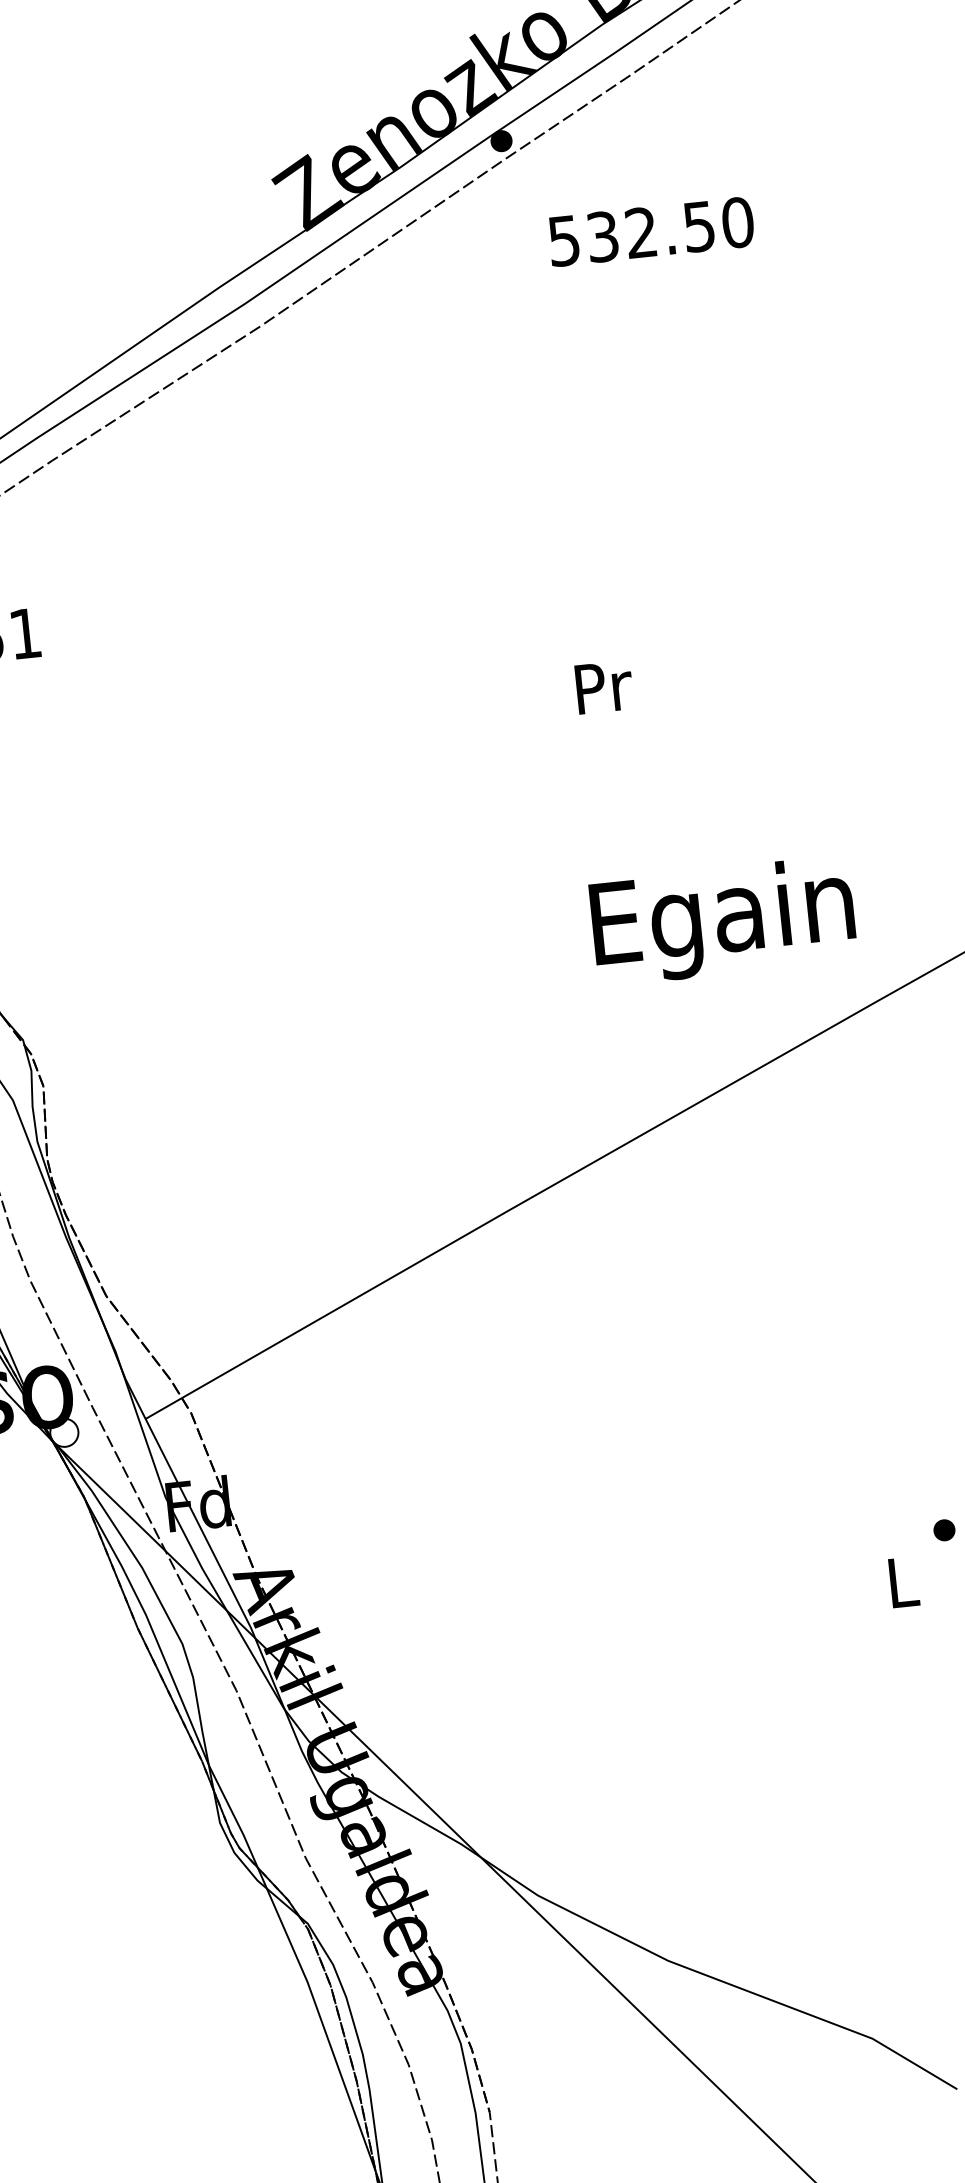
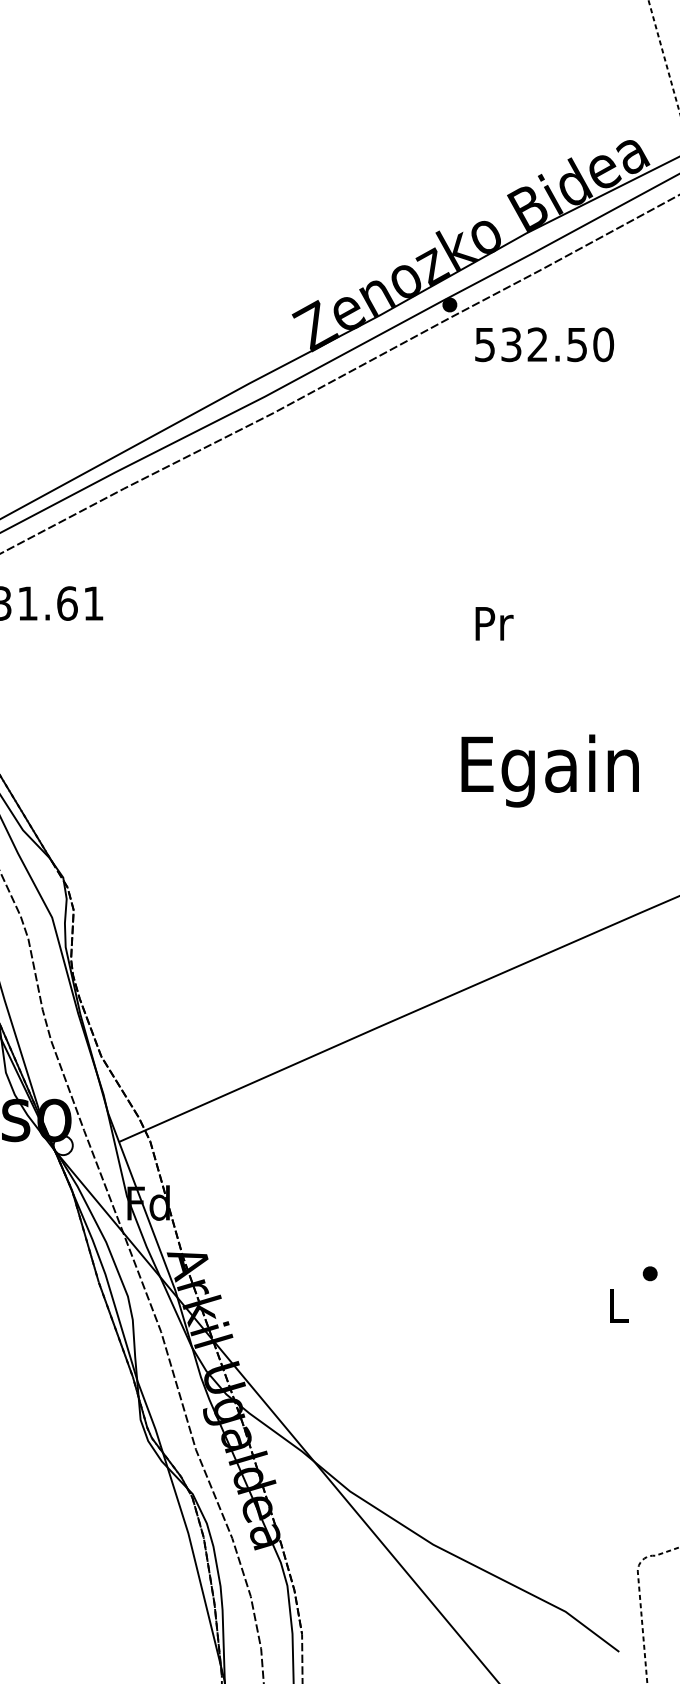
text: (651, 231) -> (544, 344), moved
text: (604, 686) -> (494, 623), moved
text: (722, 920) -> (549, 770), moved

